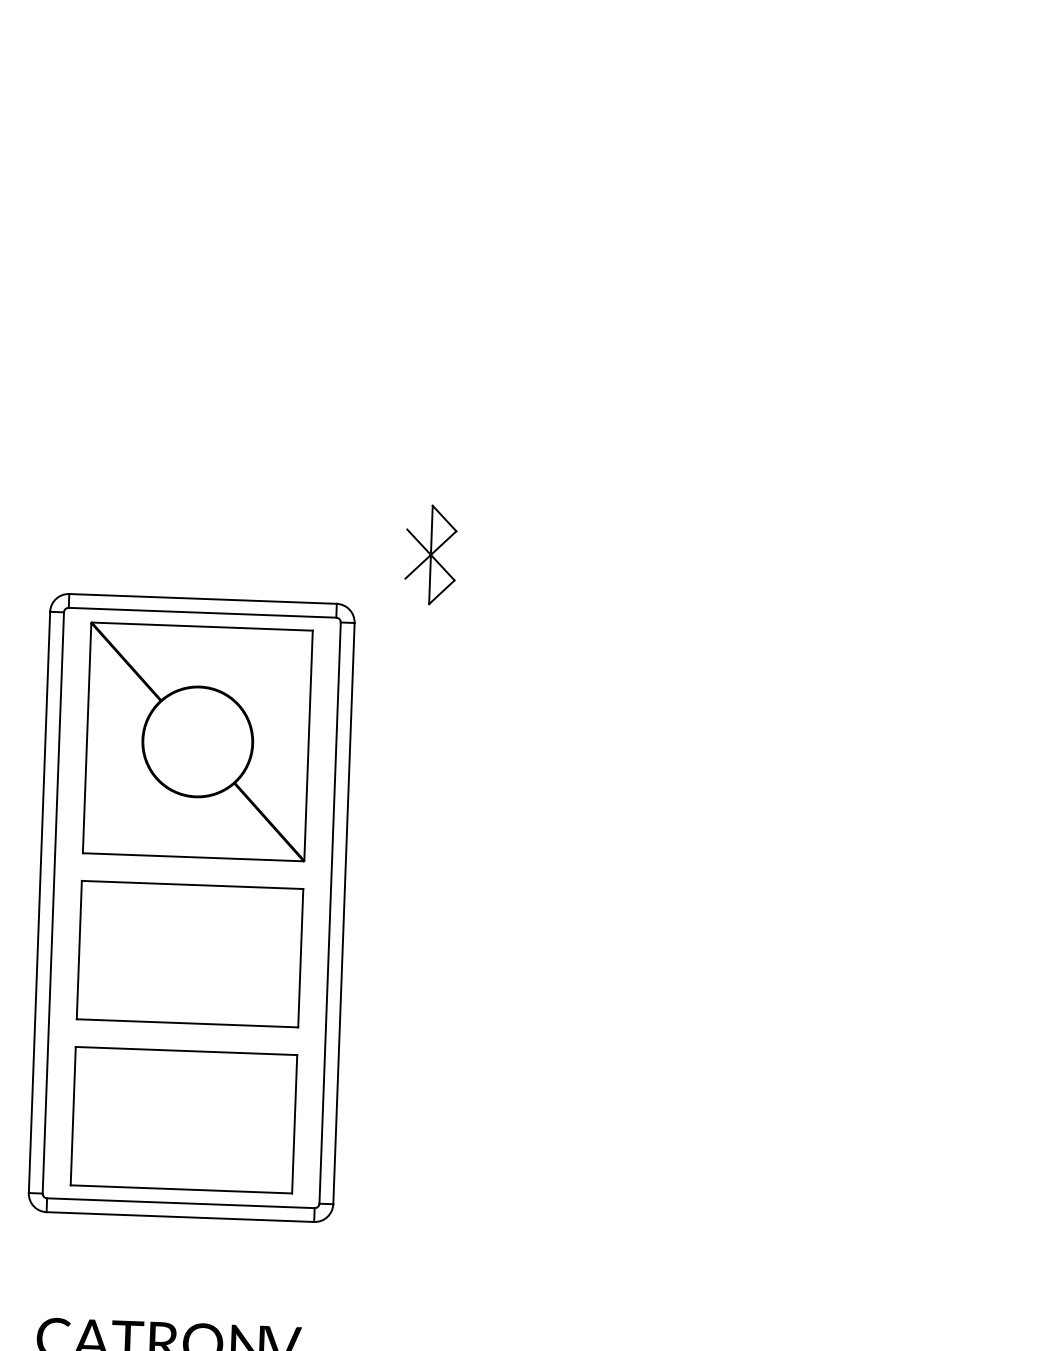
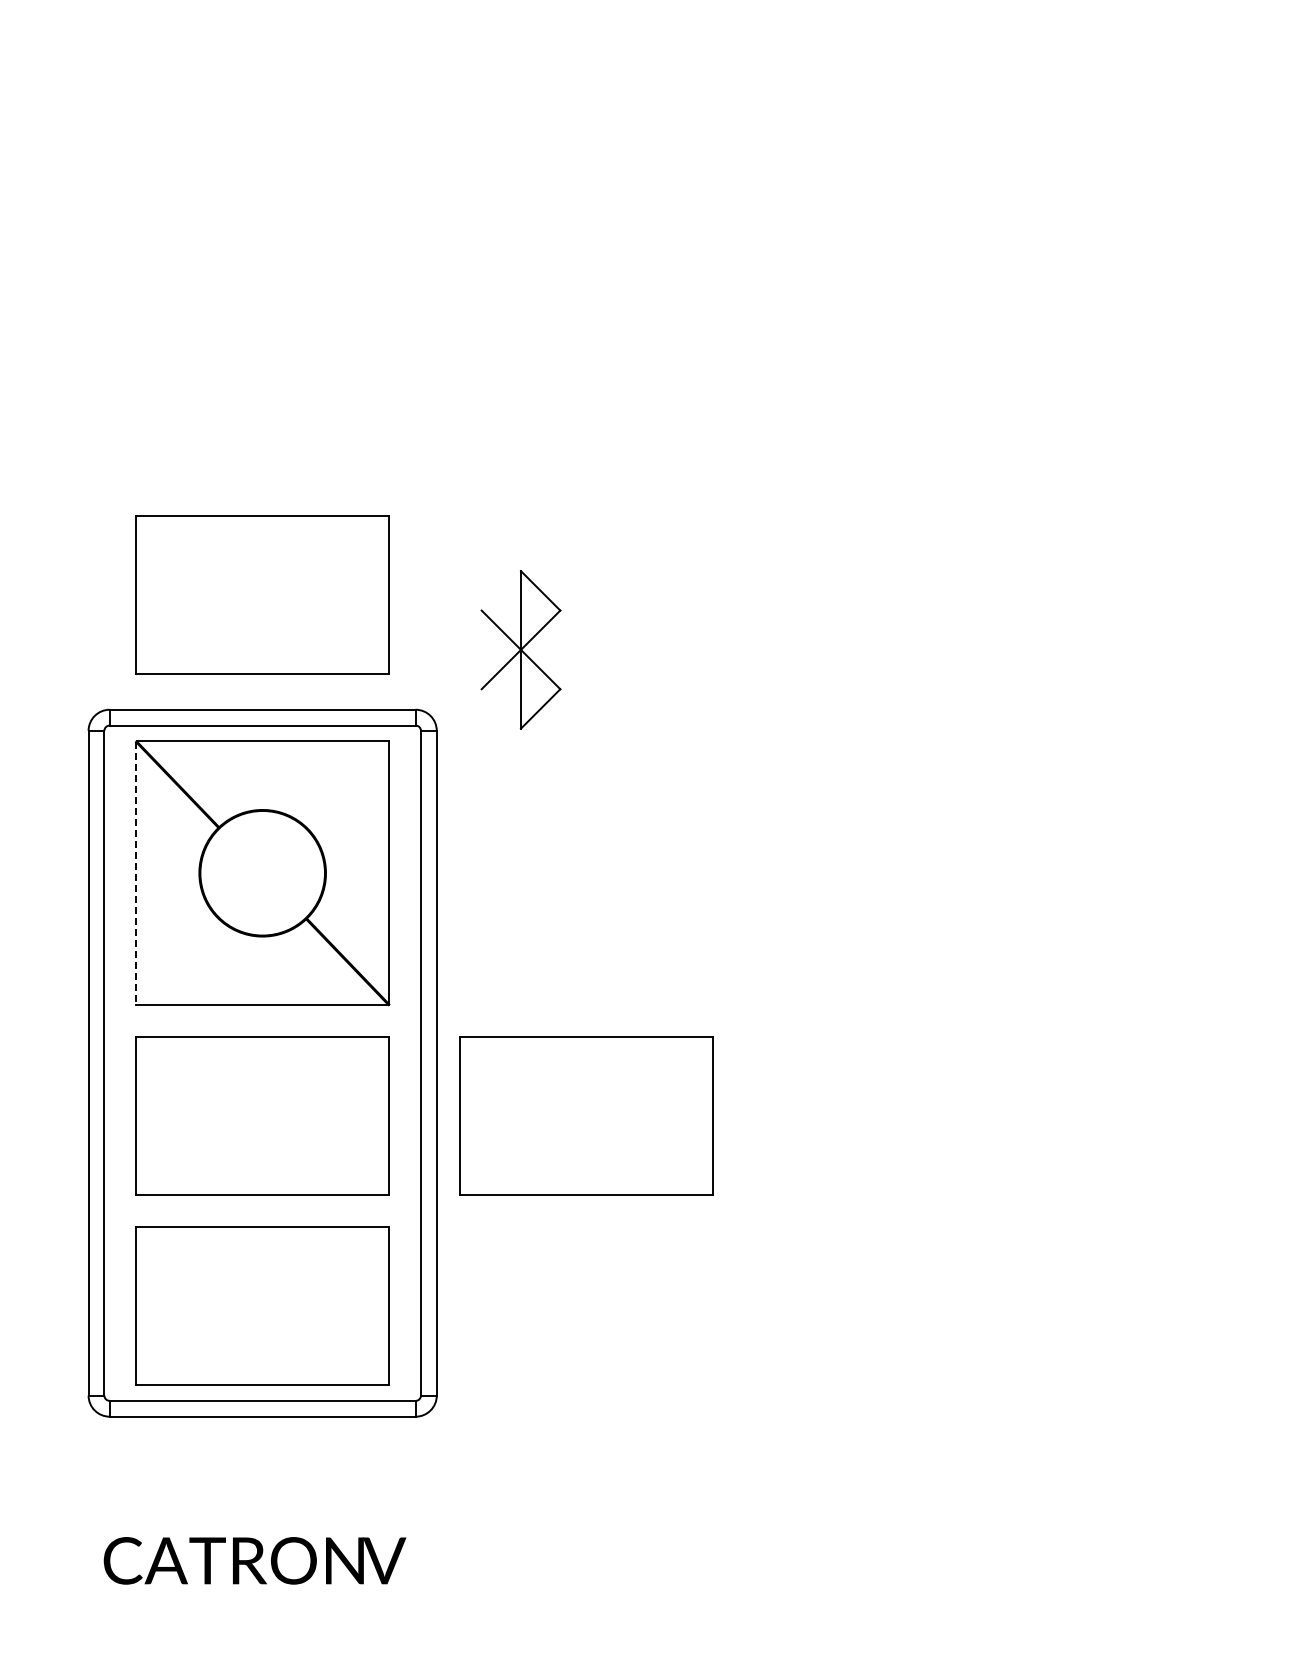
part: (206, 498) -> (262, 594), added
part: (431, 554) -> (521, 649), size x1.4
line: (87, 738) -> (136, 873), solid -> dashed
part: (473, 964) -> (586, 1115), added

